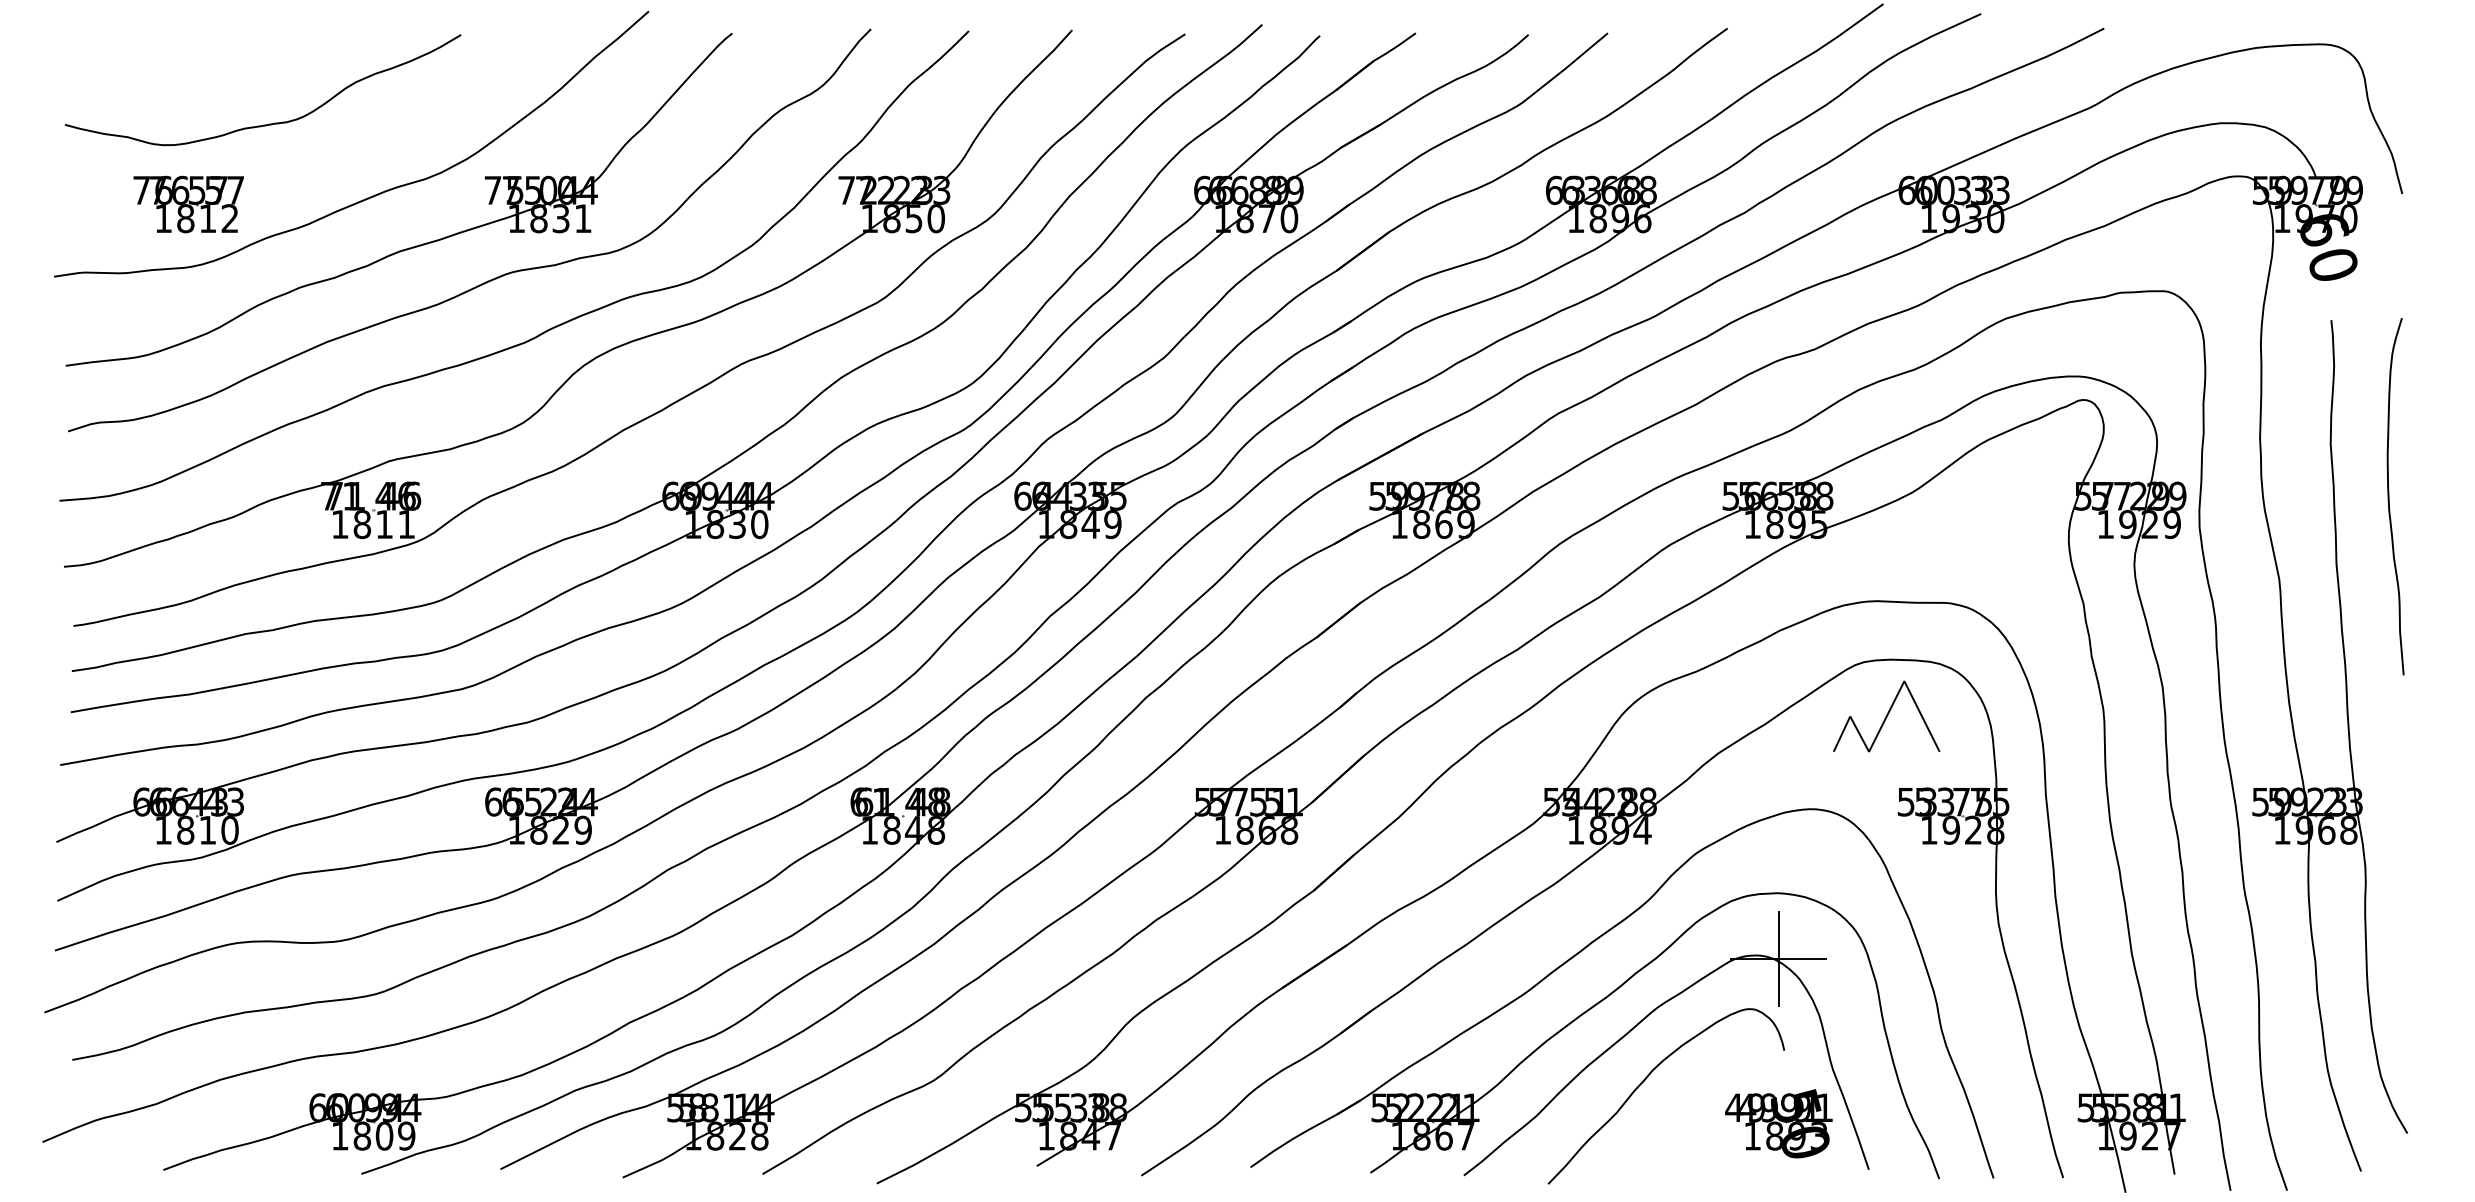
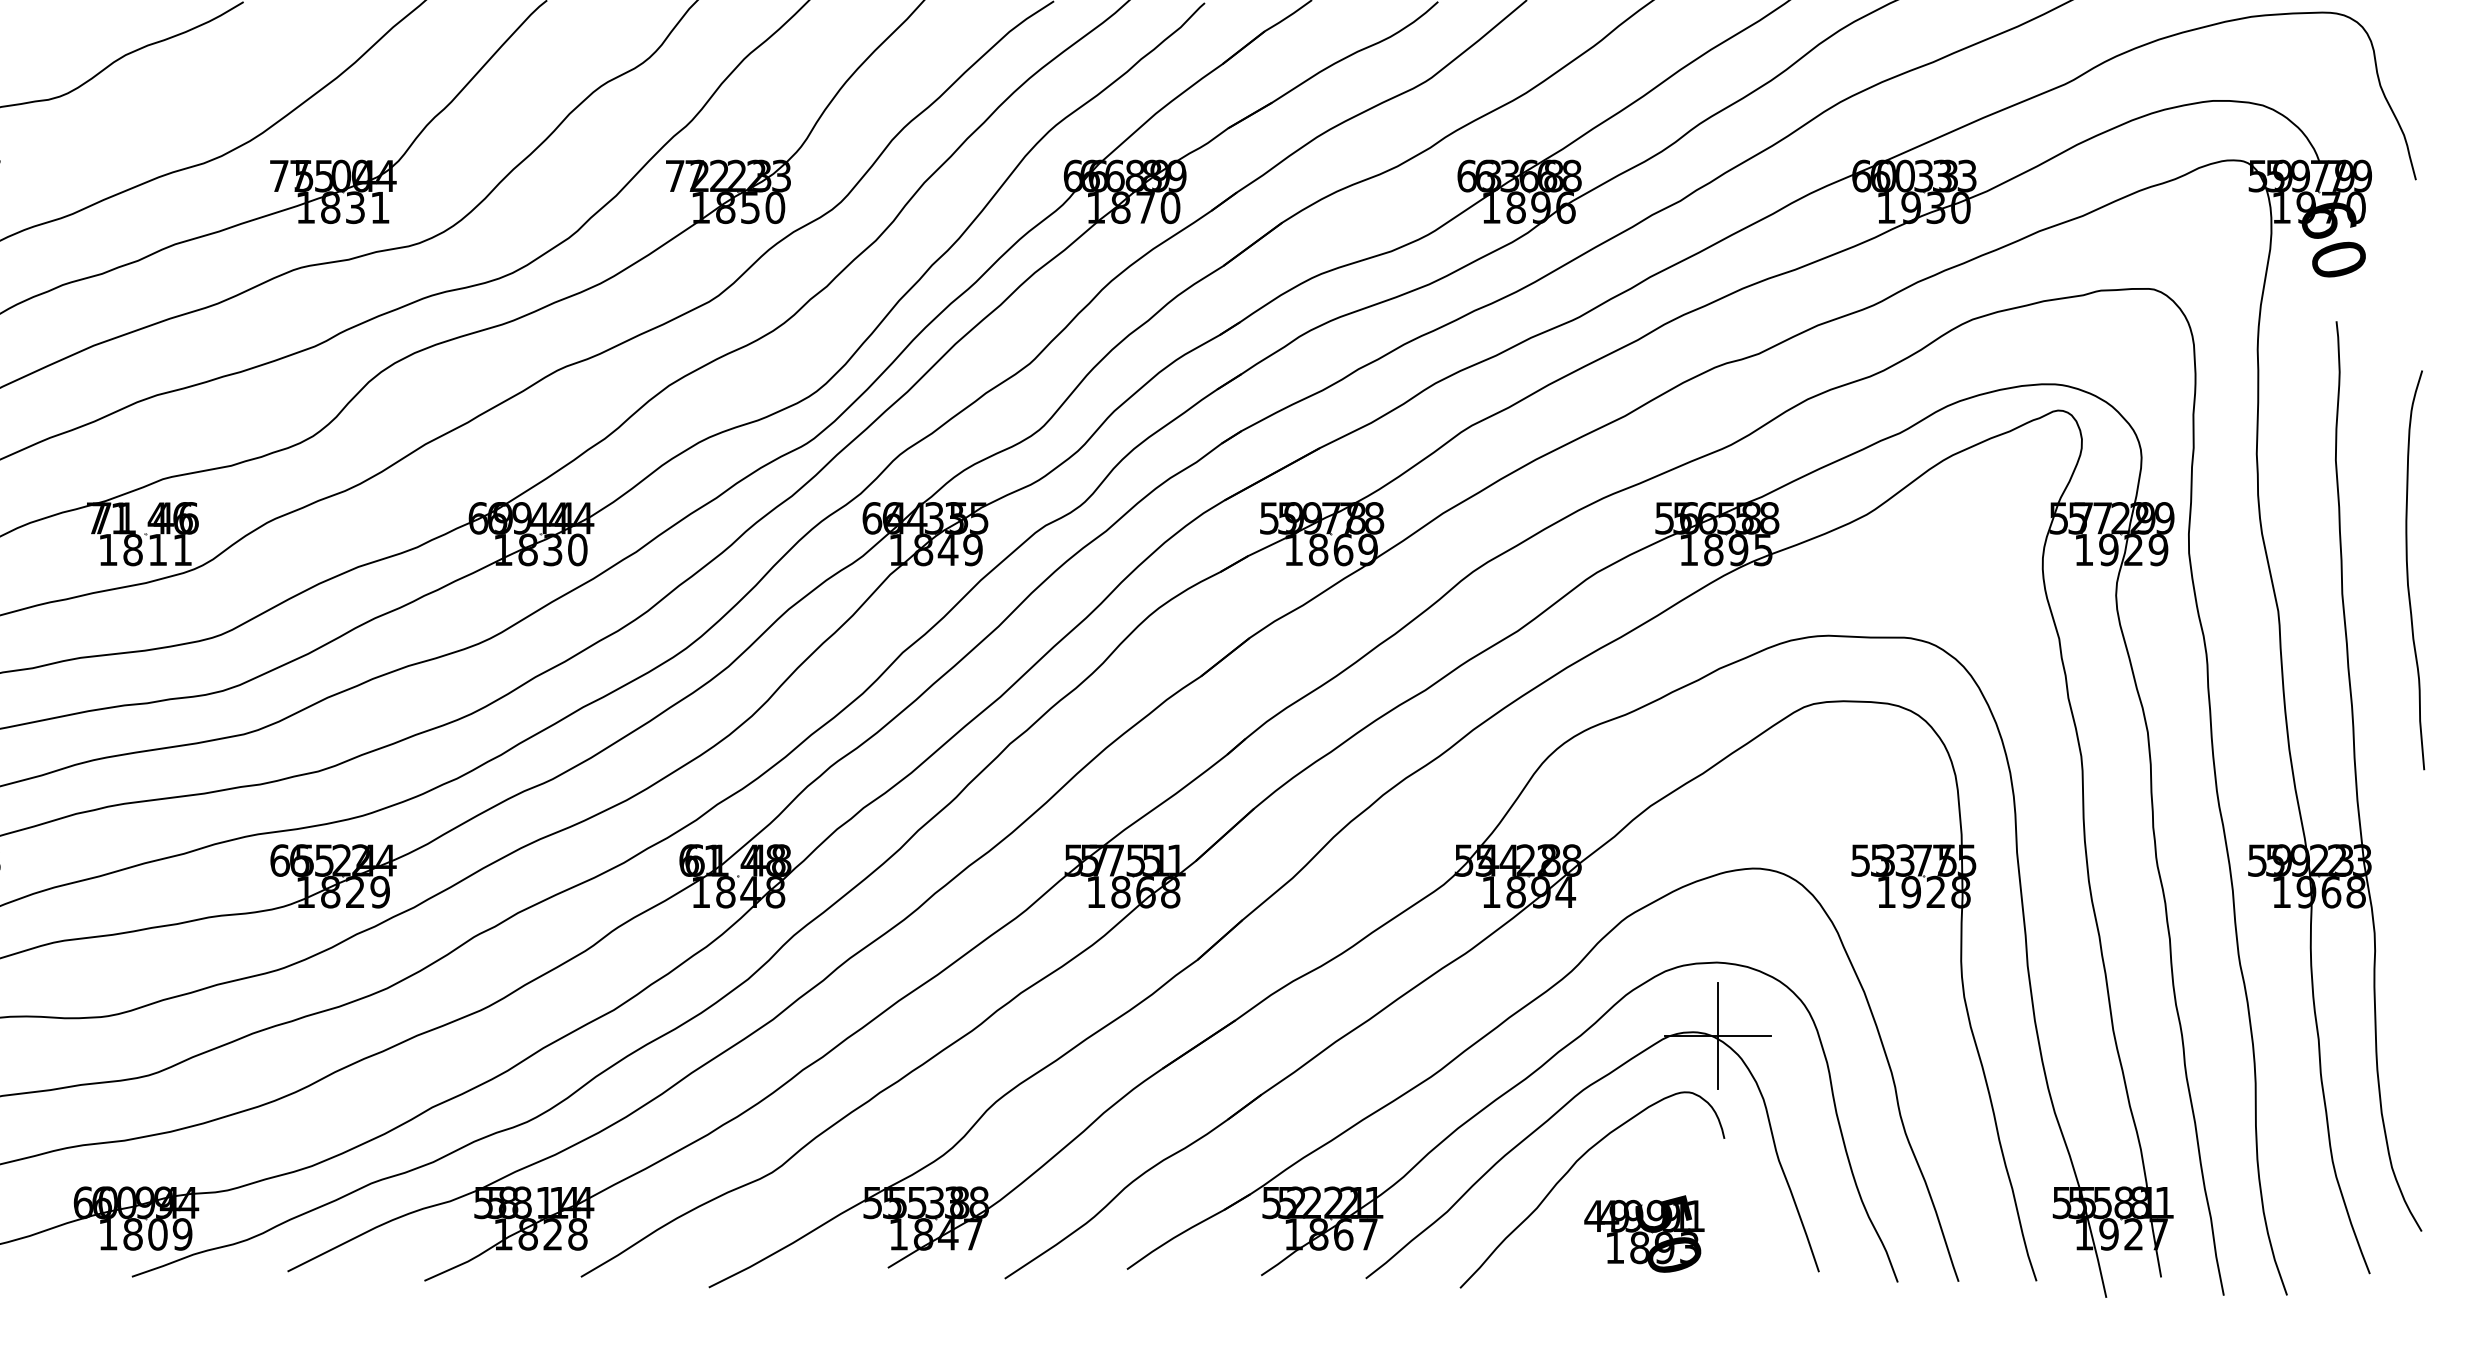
curve: (2389, 496) -> (2408, 570), moved
part: (1886, 716) -> (1838, 764), removed
part: (1778, 1123) -> (1644, 1233), moved

